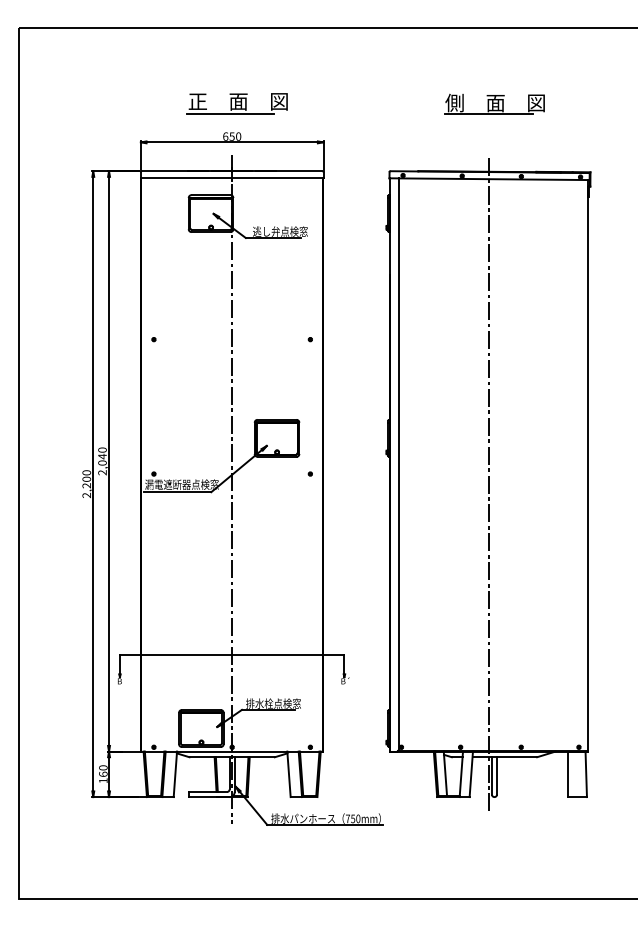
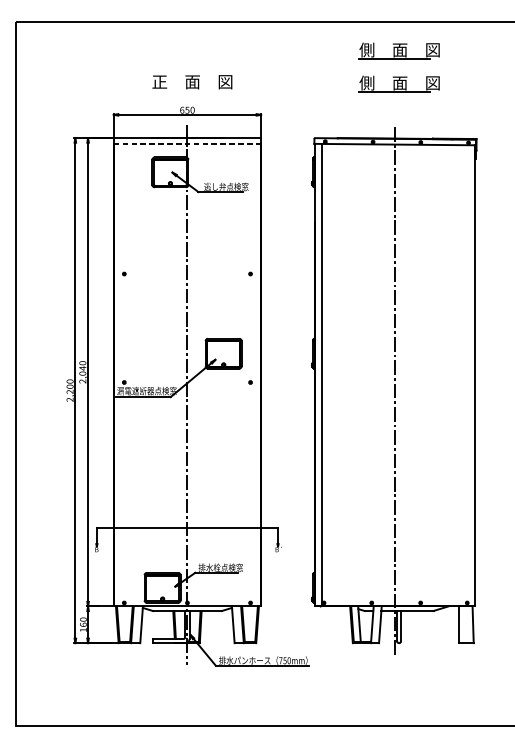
part: (494, 62) -> (399, 50), added
line: (230, 114) -> (186, 92), removed
line: (232, 178) -> (187, 144), solid -> dashed

